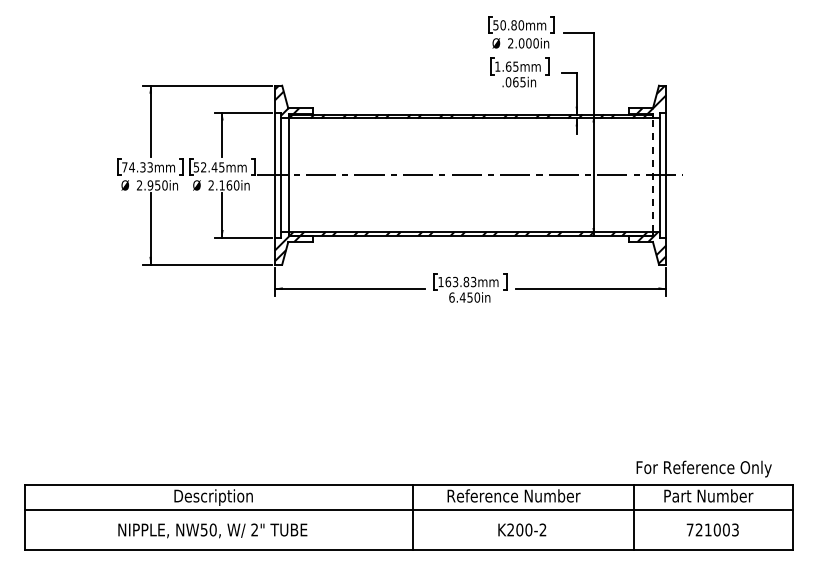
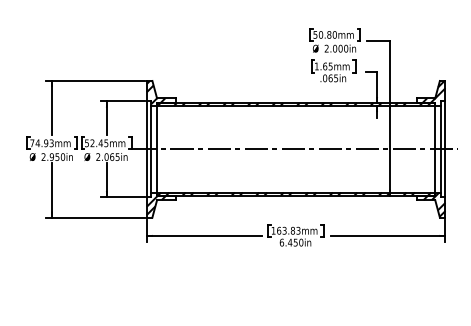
text: (142, 167) -> (45, 143), 74.33mm -> 74.93mm
line: (652, 175) -> (434, 149), dashed -> solid
text: (229, 185) -> (112, 157), 2.160in -> 2.065in

